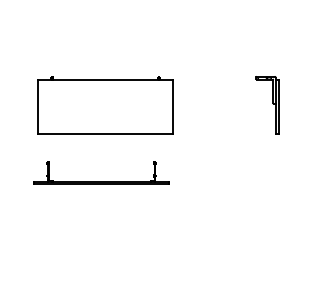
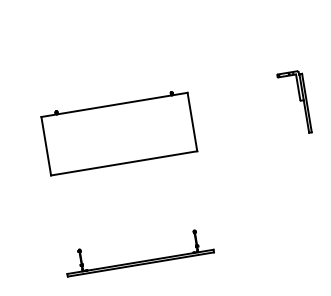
part: (101, 181) -> (140, 261), moved

